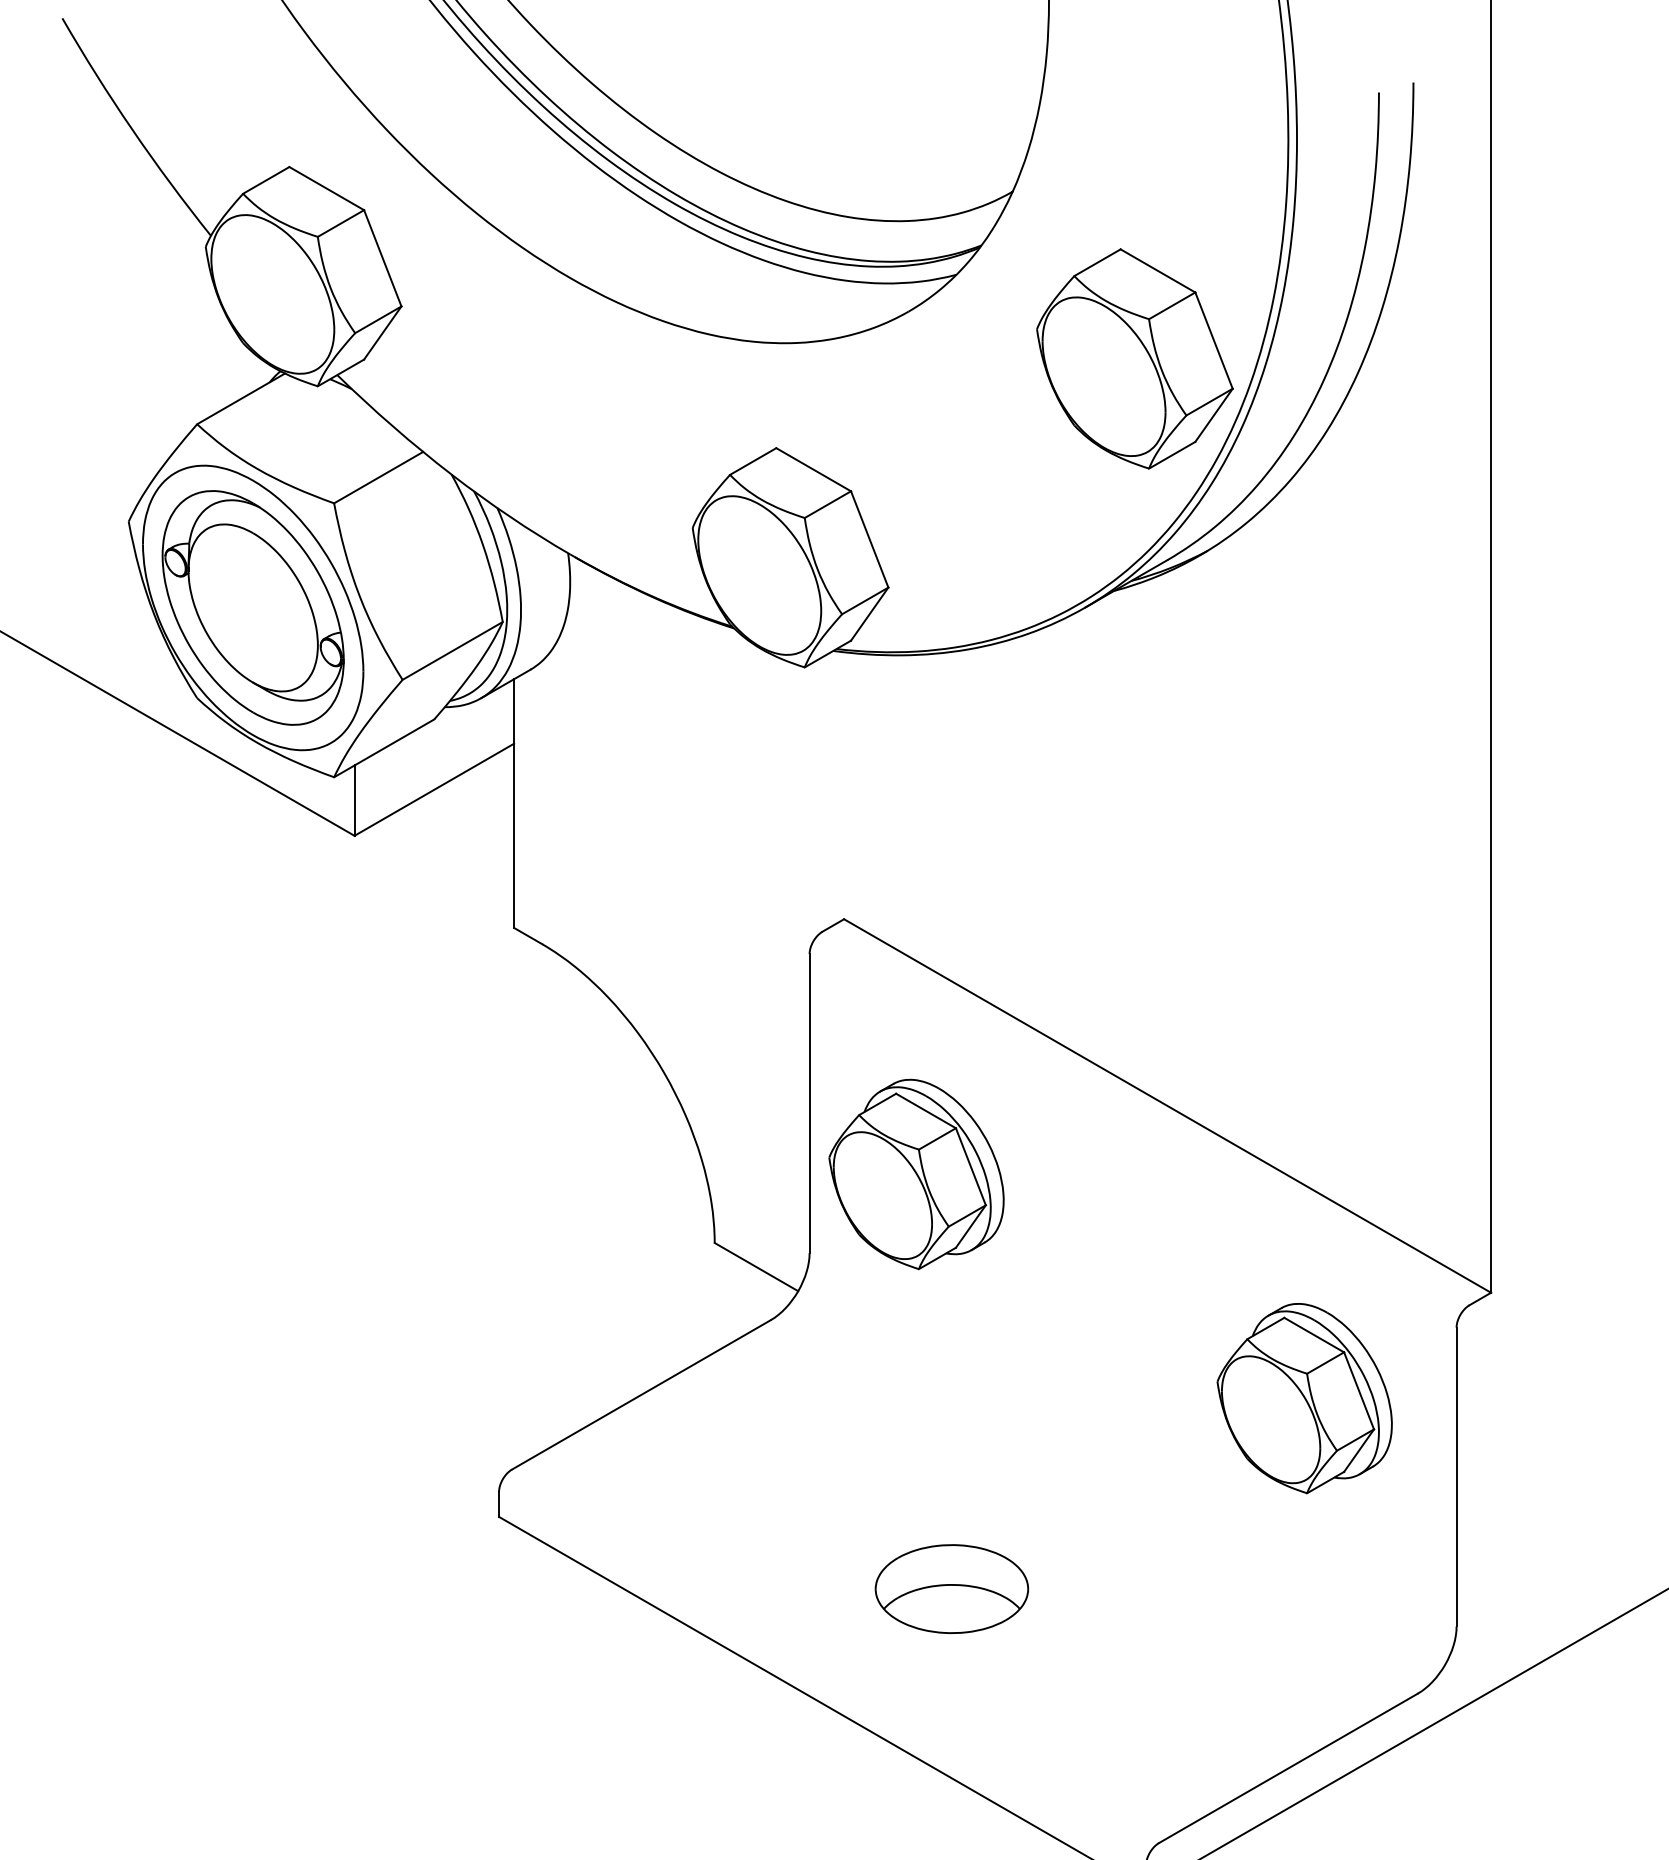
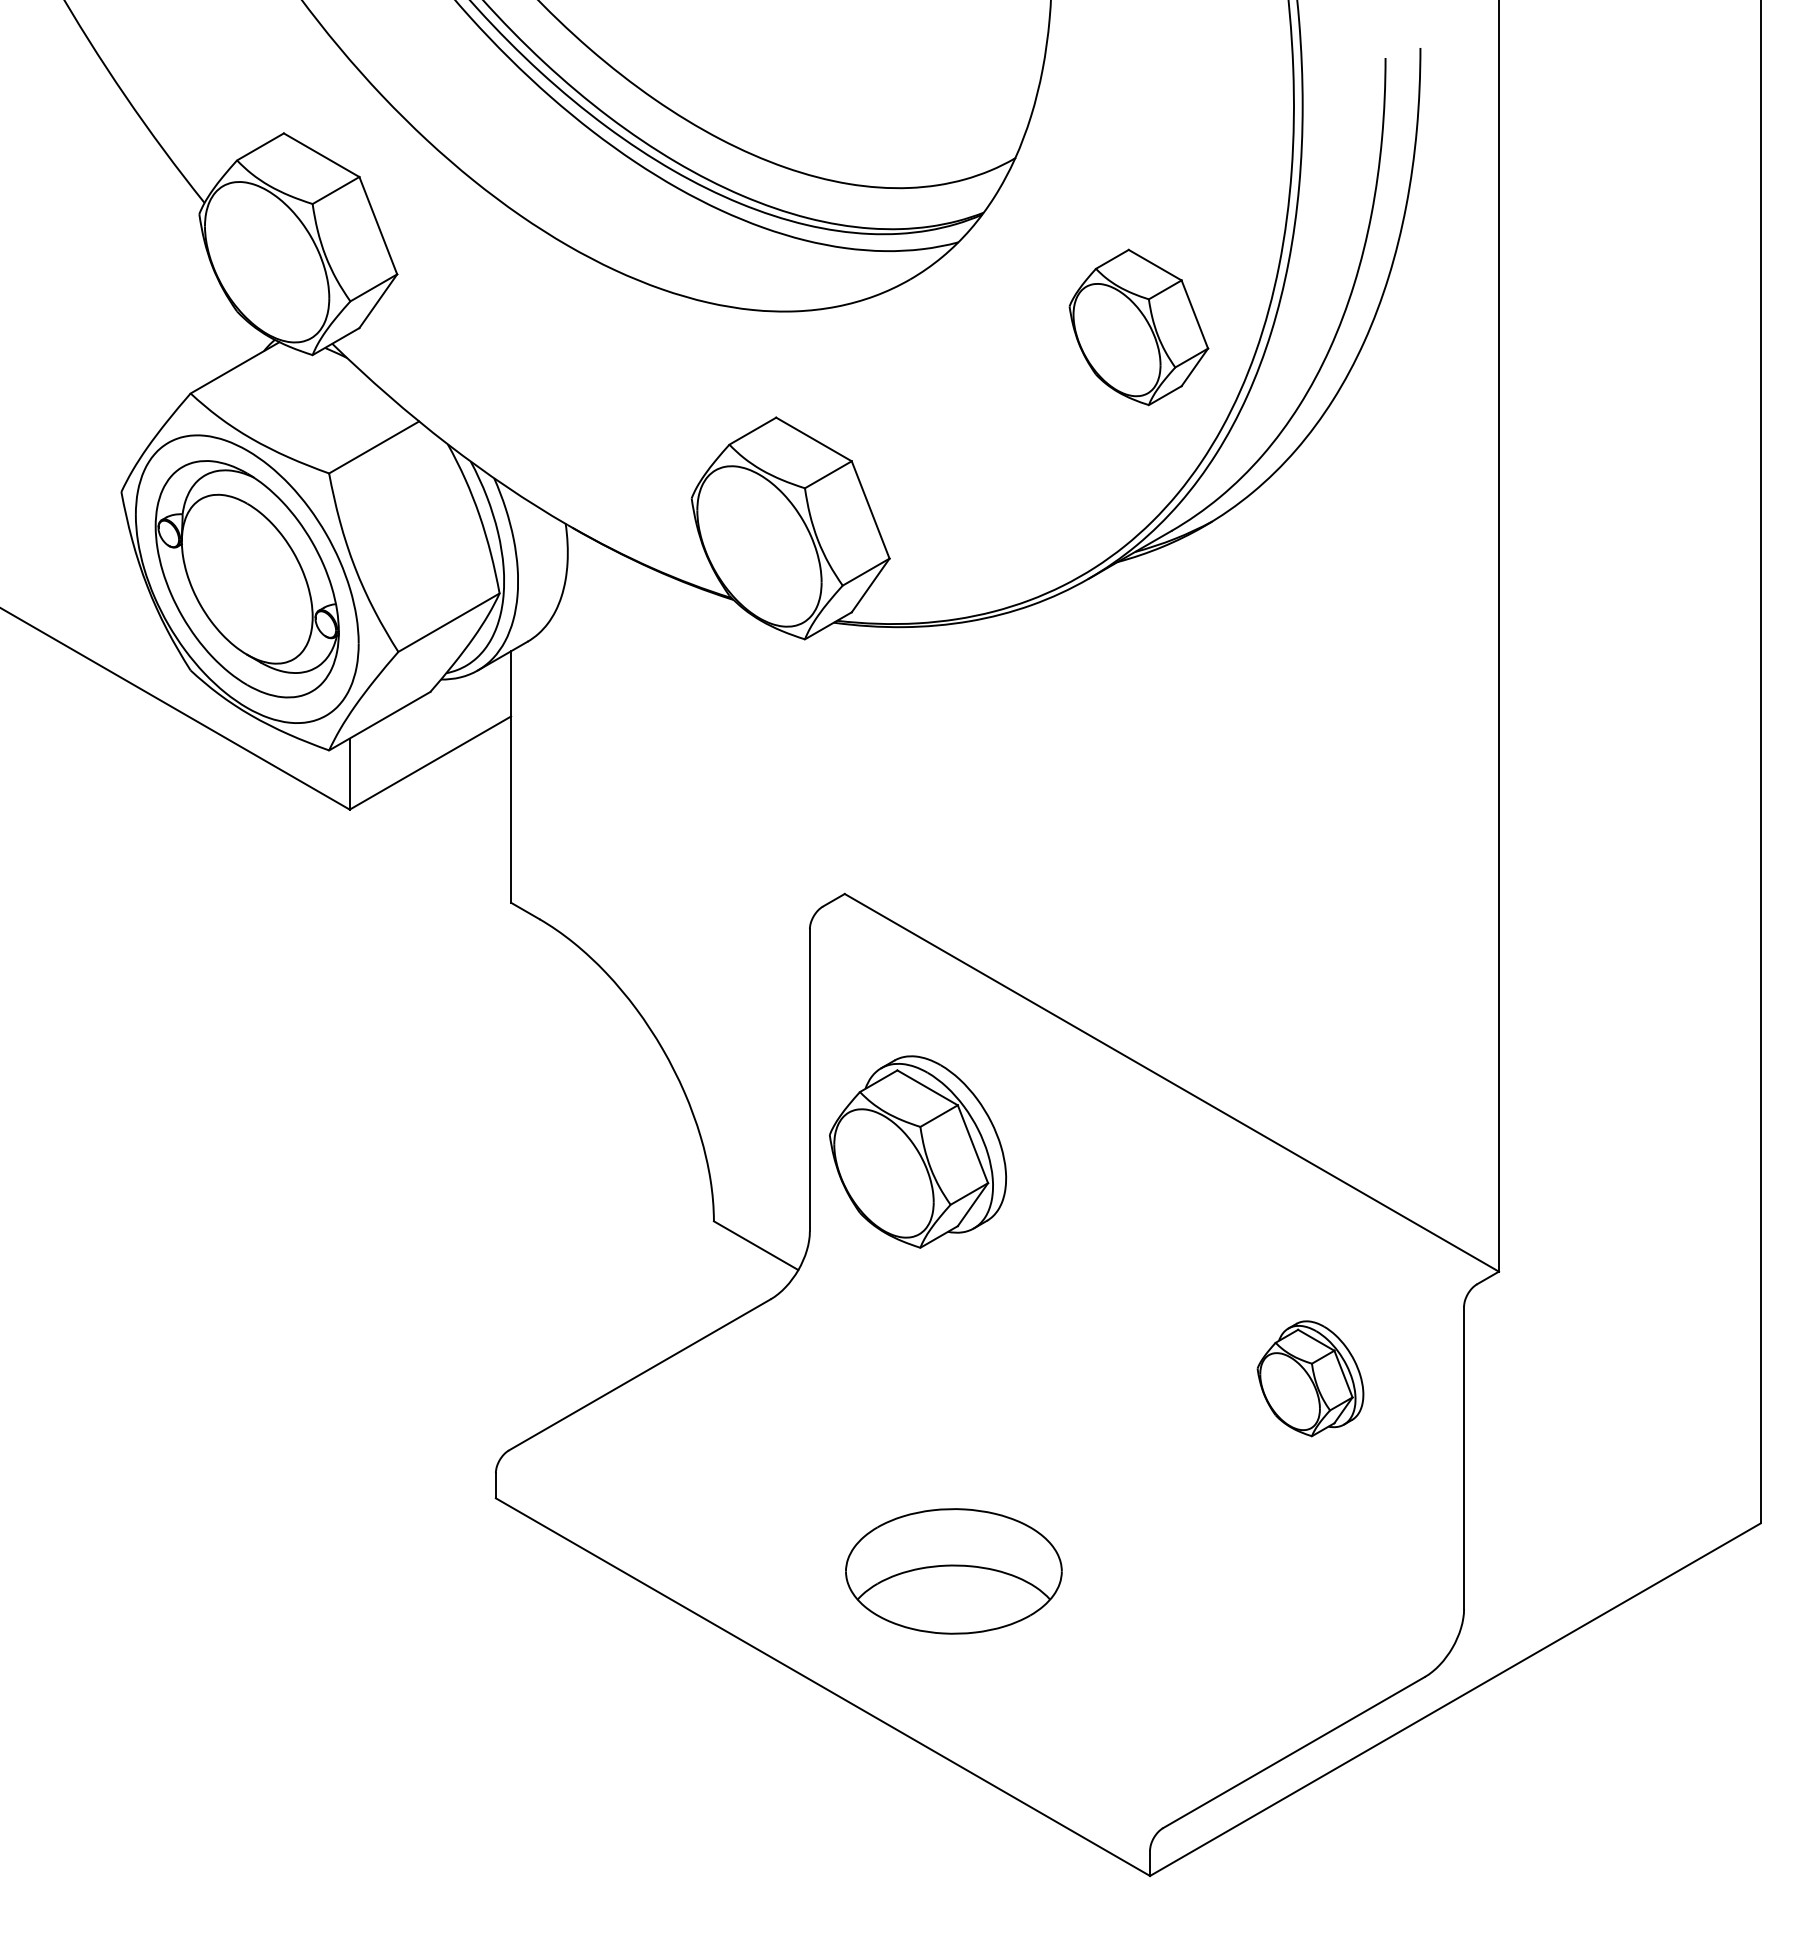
part: (1134, 358) -> (1138, 327), size x0.7
part: (1304, 1398) -> (1310, 1378), size x0.6
part: (951, 1588) -> (953, 1570), size x1.4

